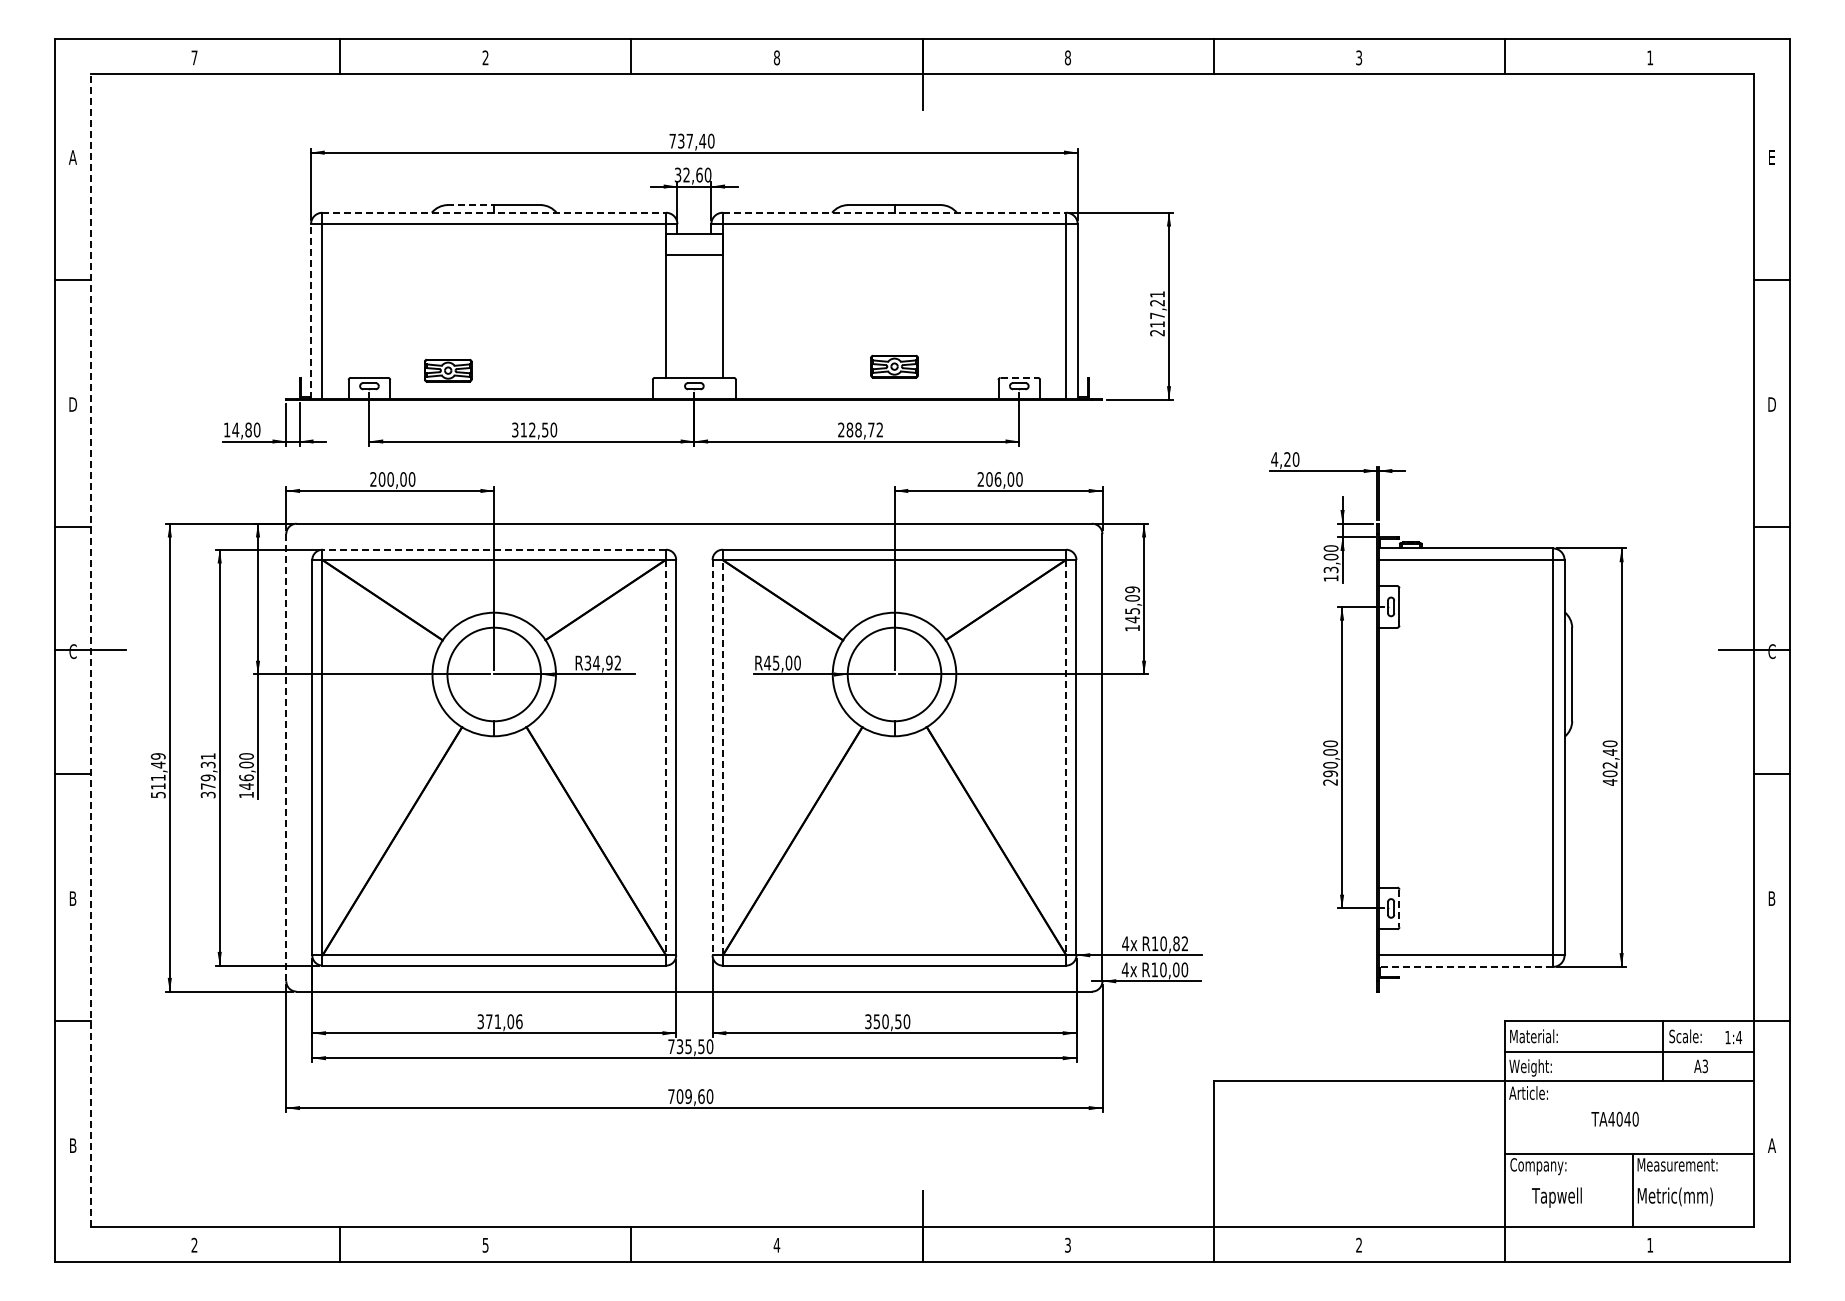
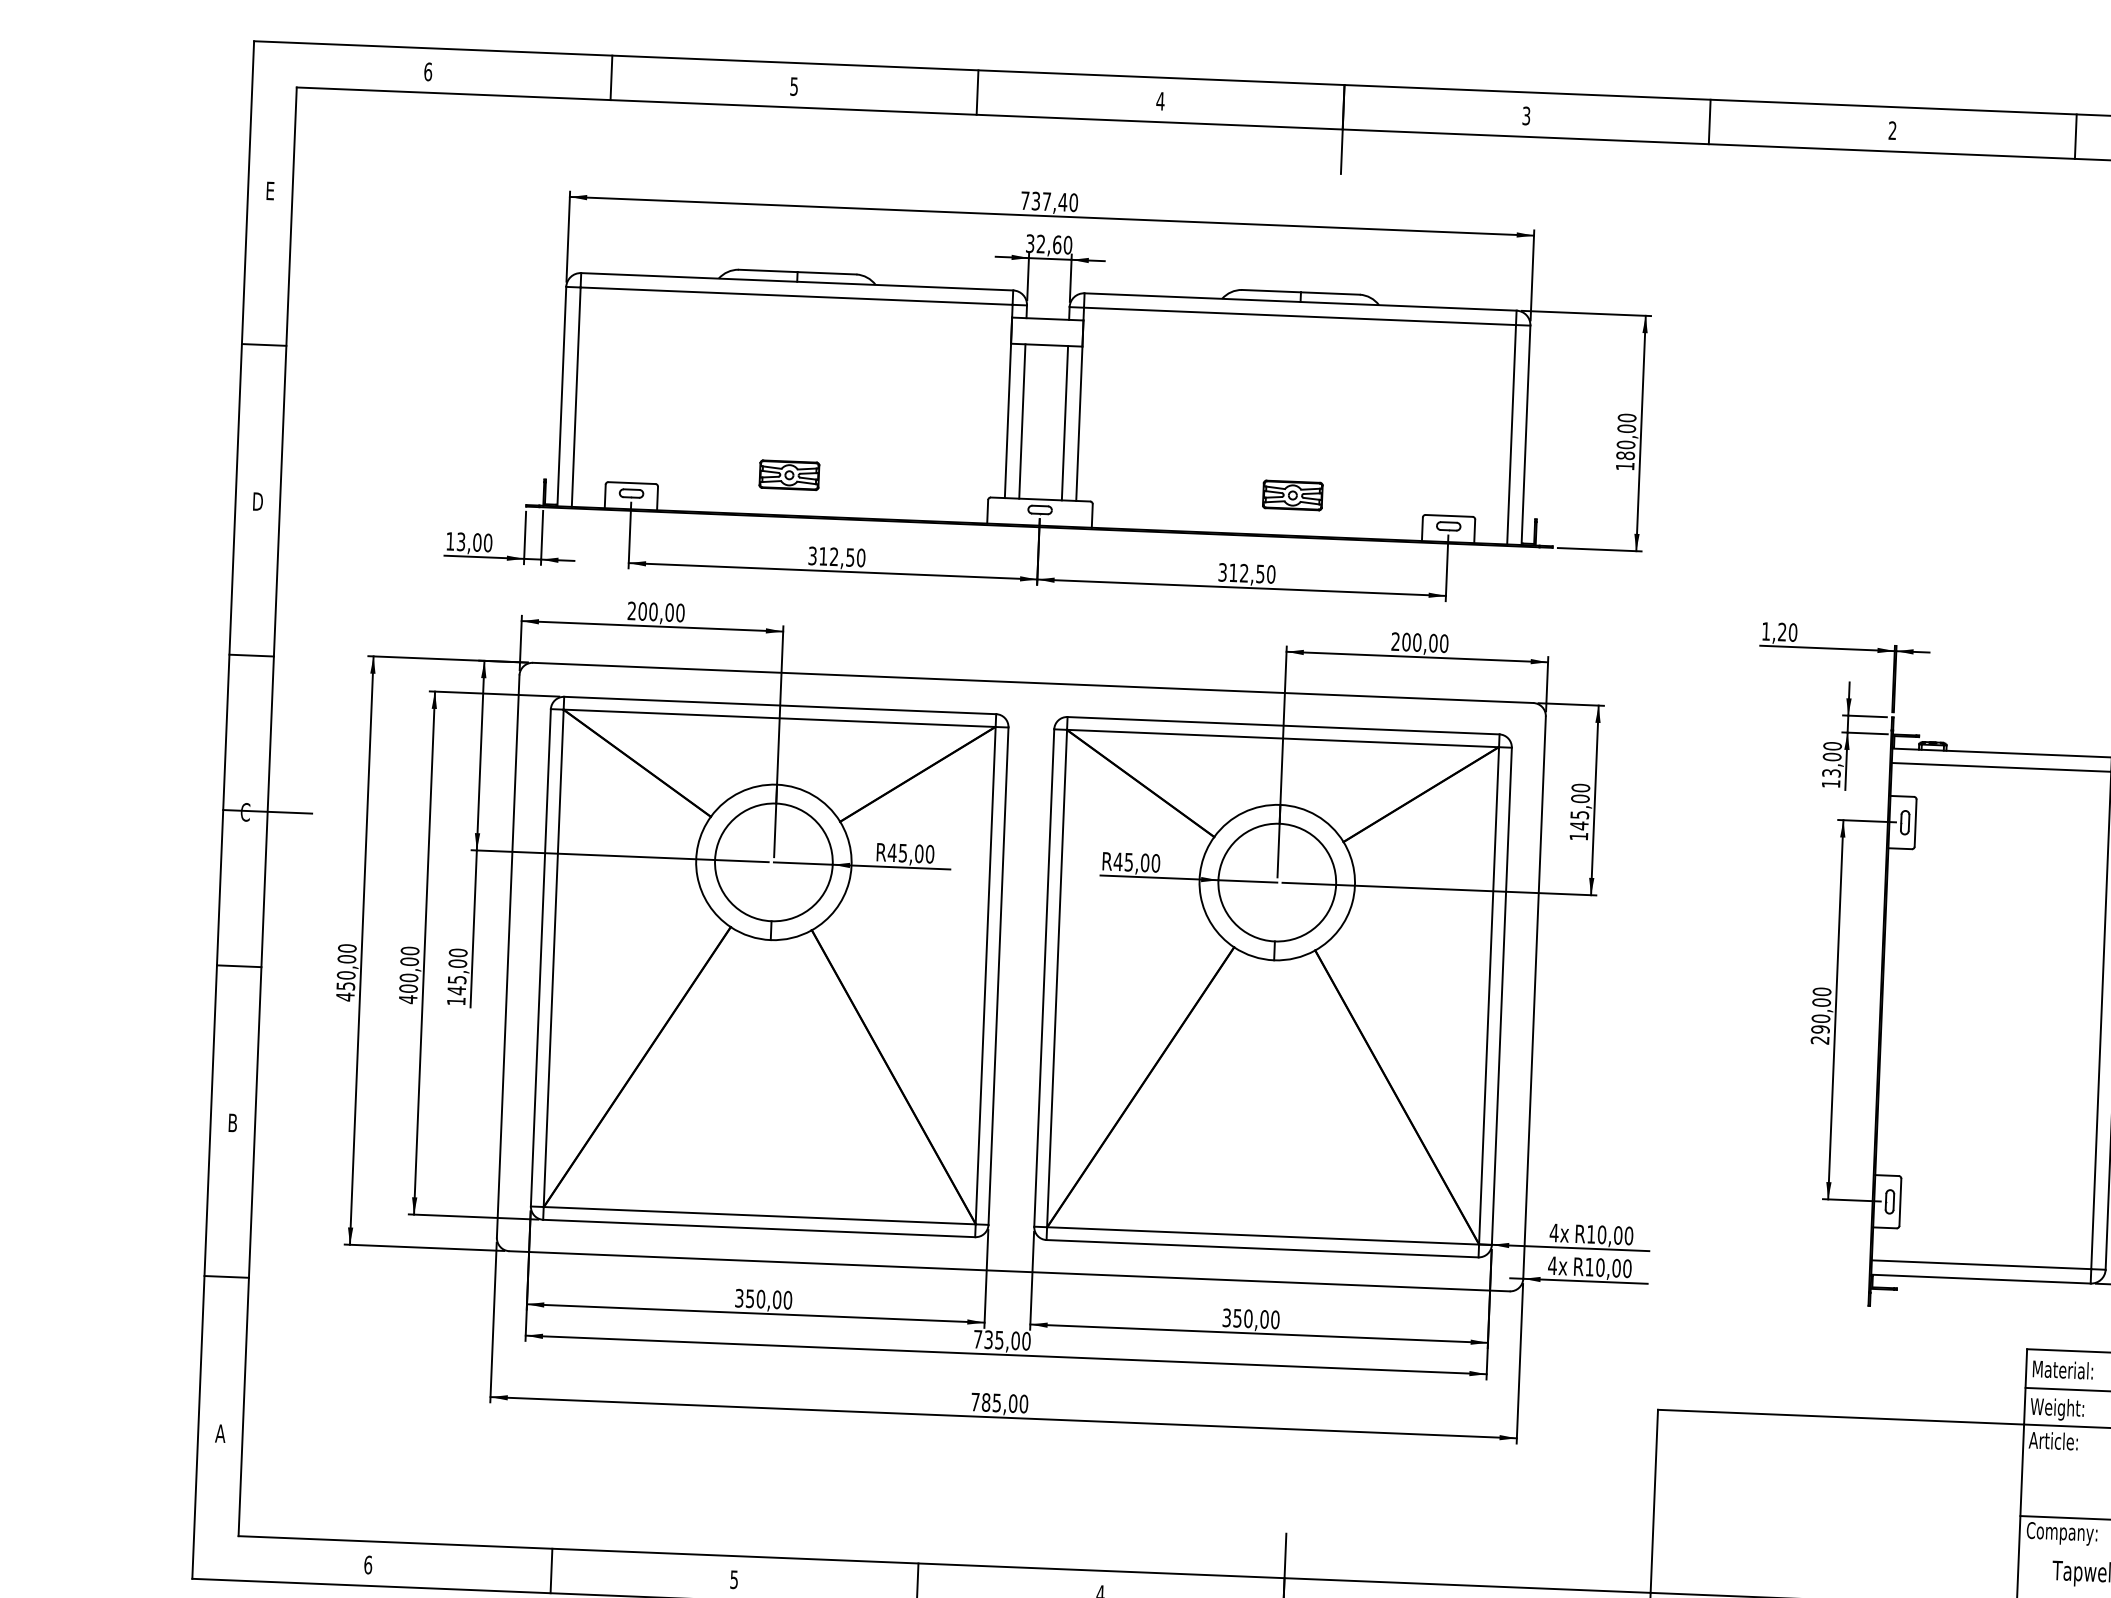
text: (194, 57) -> (428, 71), 7 -> 6
text: (485, 57) -> (794, 86), 2 -> 5
text: (776, 57) -> (1160, 100), 8 -> 4
text: (1067, 57) -> (1525, 115), 8 -> 3
text: (1359, 58) -> (1893, 131), 3 -> 2
text: (72, 157) -> (269, 190), A -> E
line: (471, 205) -> (769, 271), dashed -> solid
line: (494, 212) -> (797, 281), dashed -> solid
line: (894, 212) -> (1300, 301), dashed -> solid
line: (311, 310) -> (562, 395), dashed -> solid
text: (1157, 313) -> (1626, 441), 217,21 -> 180,00
line: (677, 316) -> (1022, 421), added
line: (711, 316) -> (1065, 423), added
part: (448, 370) -> (789, 475), moved
line: (1019, 377) -> (1449, 515), dashed -> solid
text: (241, 429) -> (468, 541), 14,80 -> 13,00
text: (860, 429) -> (1246, 572), 288,72 -> 312,50
text: (1274, 459) -> (1765, 631), 4,20 -> 1,20
text: (997, 479) -> (1416, 642), 206,00 -> 200,00
line: (494, 549) -> (780, 705), dashed -> solid
text: (1132, 589) -> (1580, 787), 145,09 -> 145,00
line: (90, 650) -> (267, 811), dashed -> solid
text: (602, 662) -> (910, 852), R34,92 -> R45,00
line: (286, 757) -> (508, 956), dashed -> solid
line: (665, 757) -> (985, 975), dashed -> solid
line: (712, 757) -> (1044, 977), dashed -> solid
line: (722, 757) -> (1056, 978), dashed -> solid
line: (1066, 757) -> (1489, 995), dashed -> solid
text: (157, 775) -> (345, 972), 511,49 -> 450,00
text: (207, 775) -> (408, 974), 379,31 -> 400,00
text: (246, 777) -> (457, 979), 146,00 -> 145,00
line: (1399, 908) -> (1900, 1202), dashed -> solid
text: (1180, 943) -> (1623, 1235), R10,82 -> R10,00
line: (1465, 966) -> (1980, 1278), dashed -> solid
text: (504, 1021) -> (769, 1299), 371,06 -> 350,00
text: (898, 1021) -> (1264, 1319), 350,50 -> 350,00
text: (701, 1046) -> (1015, 1340), 735,50 -> 735,00
text: (690, 1096) -> (999, 1402), 709,60 -> 785,00
text: (73, 1145) -> (221, 1433), B -> A
text: (194, 1244) -> (368, 1564), 2 -> 6

